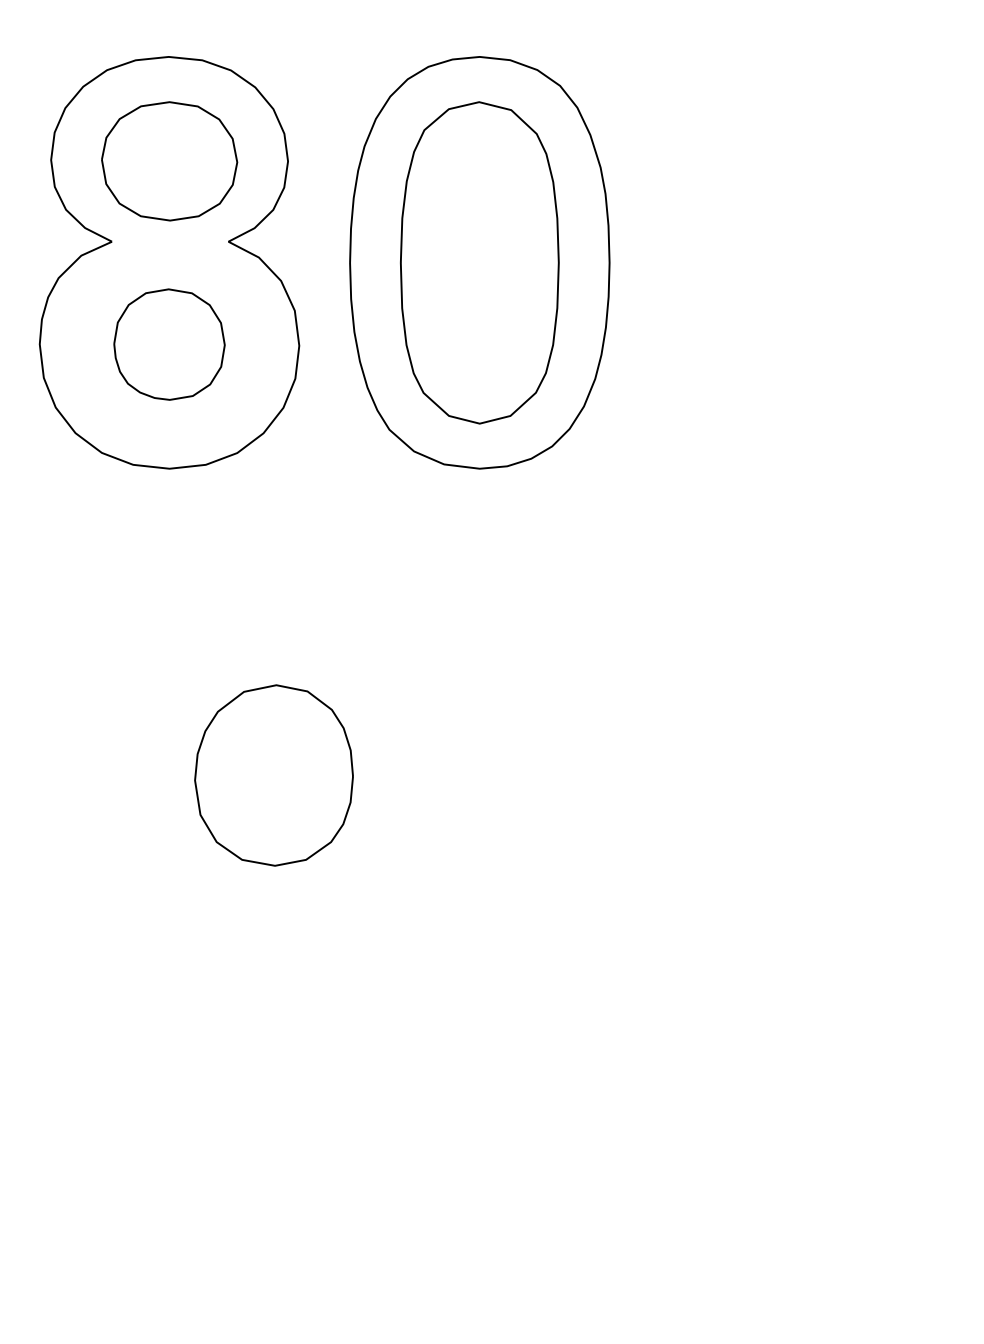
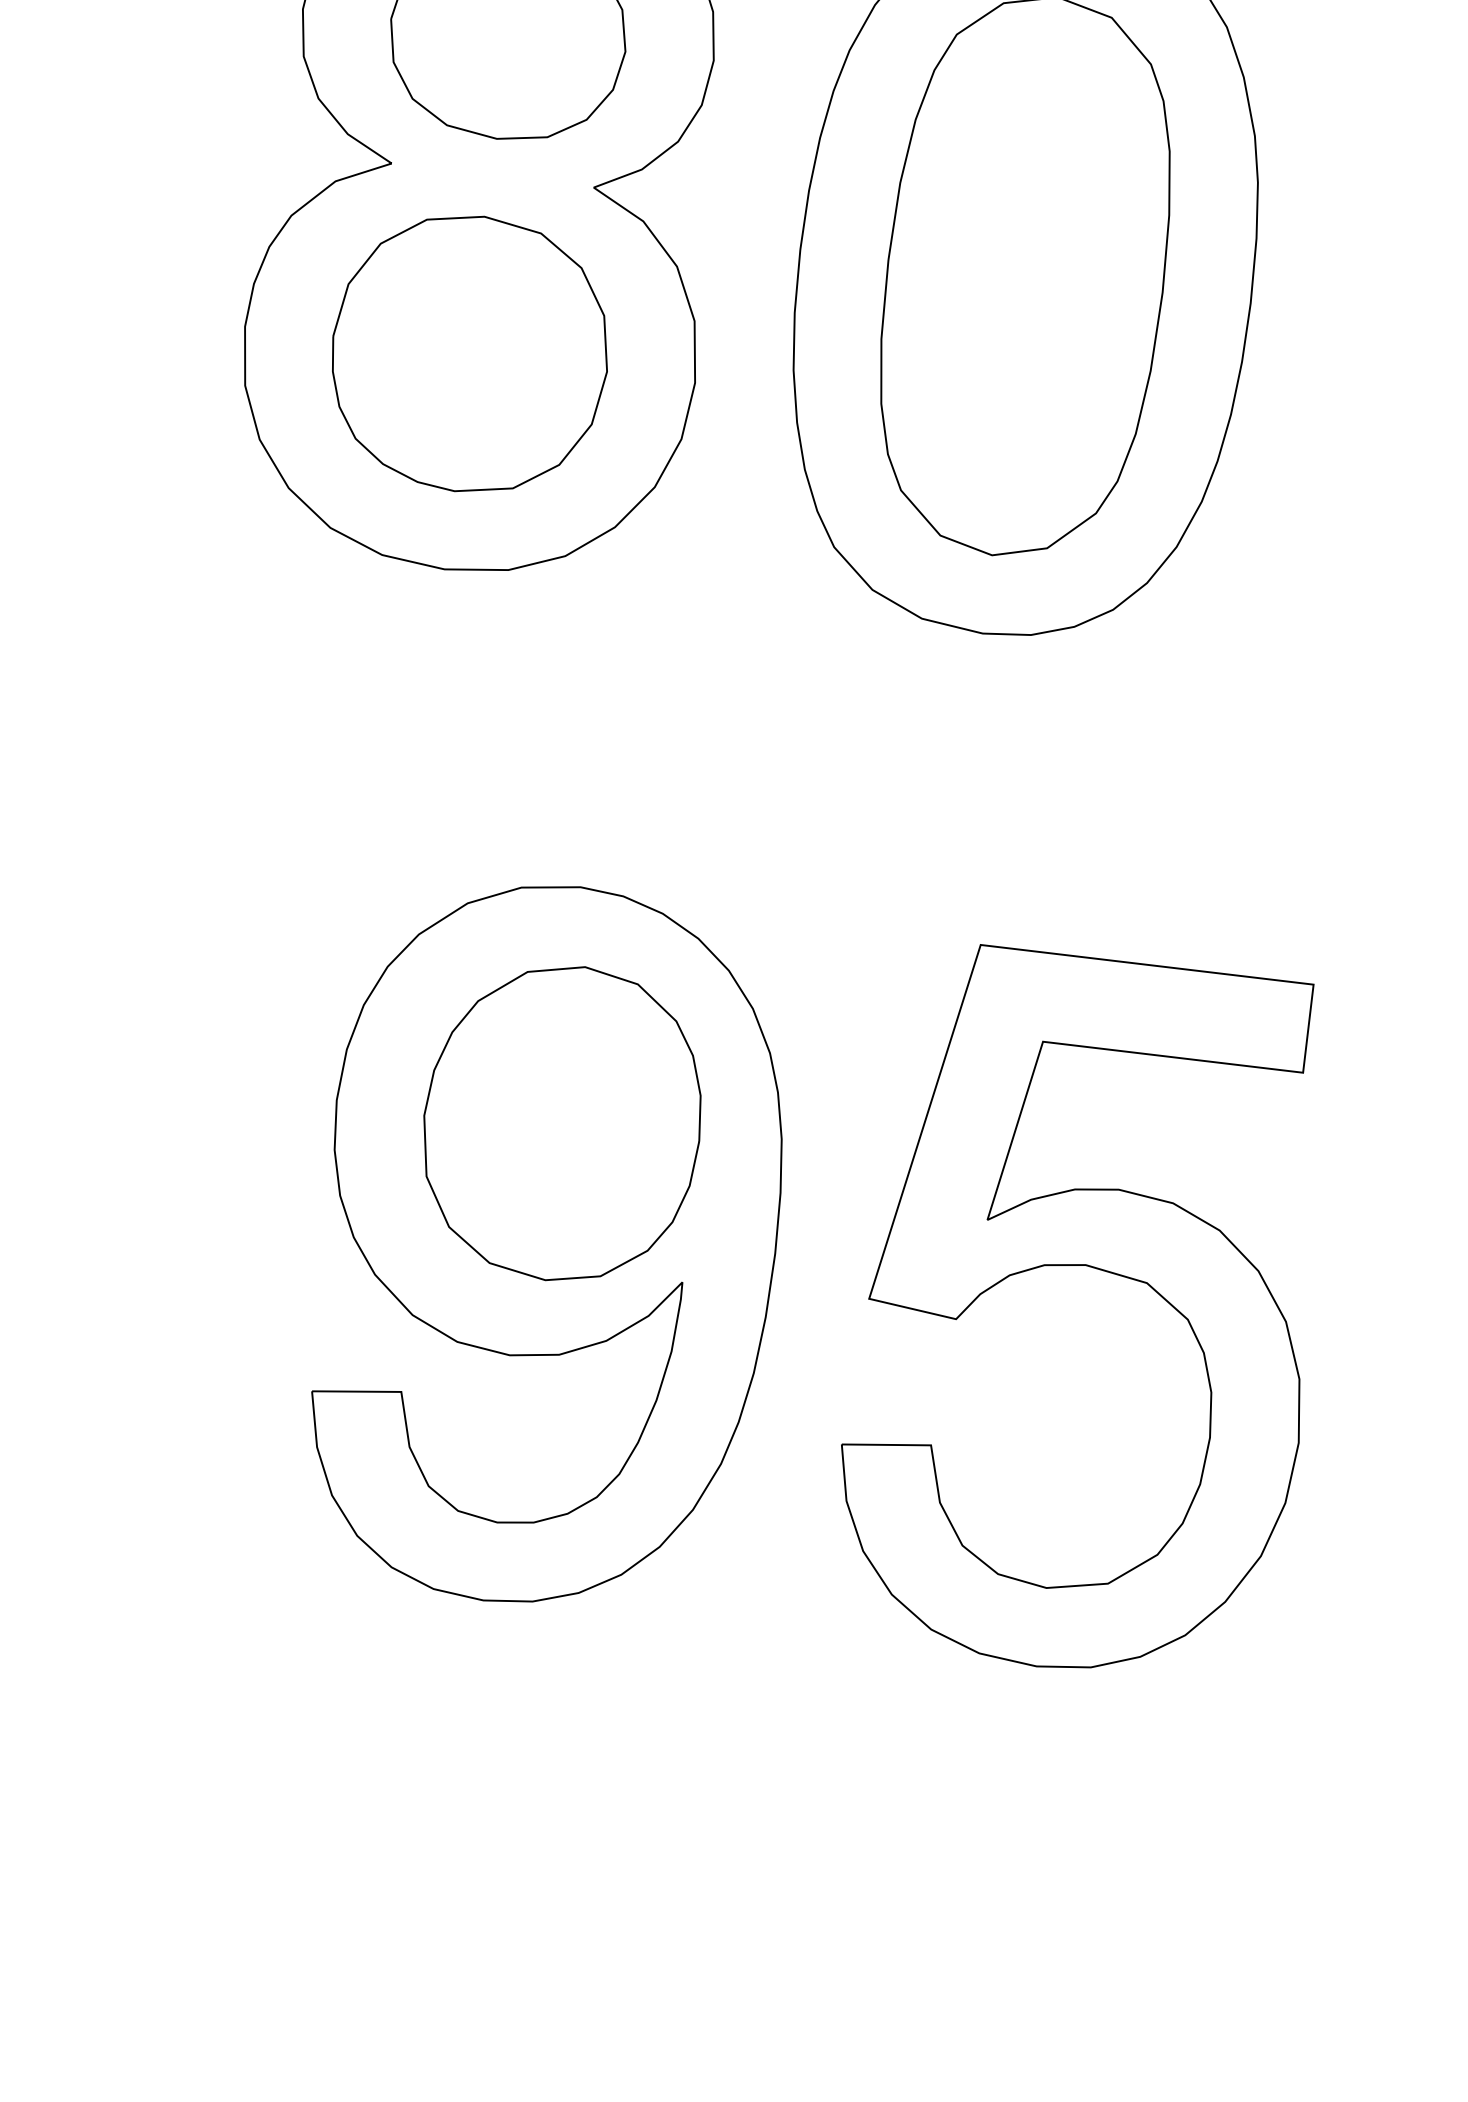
part: (169, 344) -> (470, 353), size x1.43
part: (590, 823) -> (1101, 1272), added
part: (273, 845) -> (546, 1244), added

